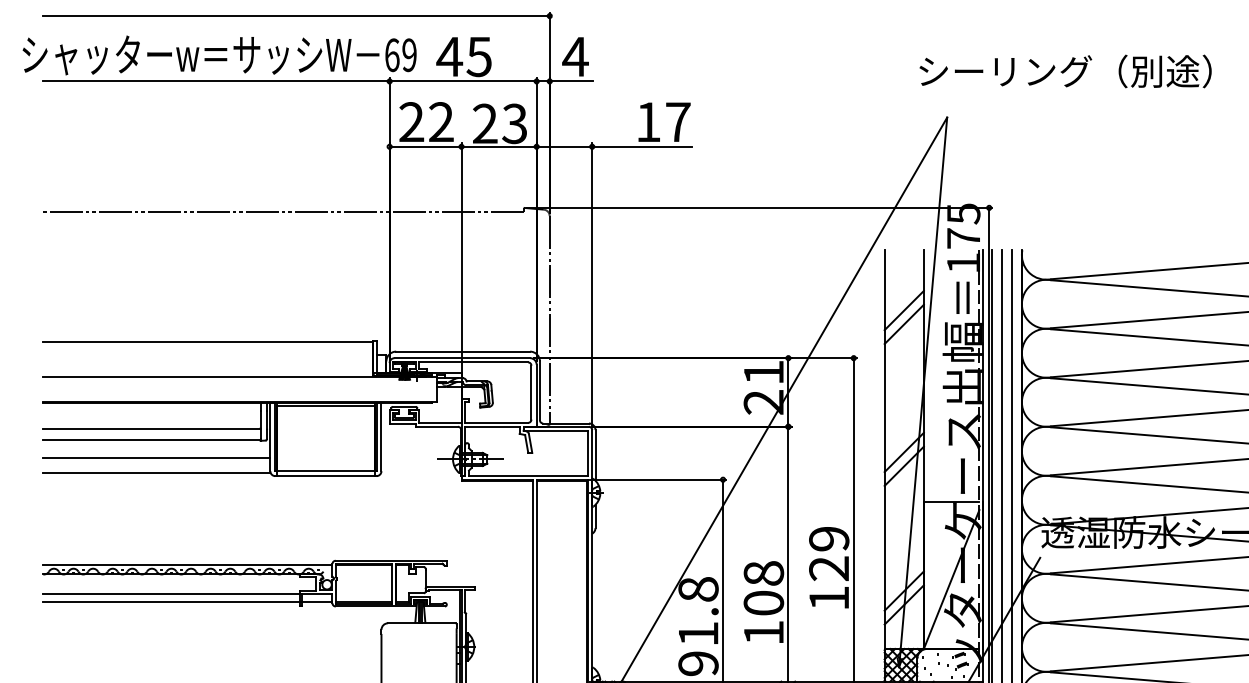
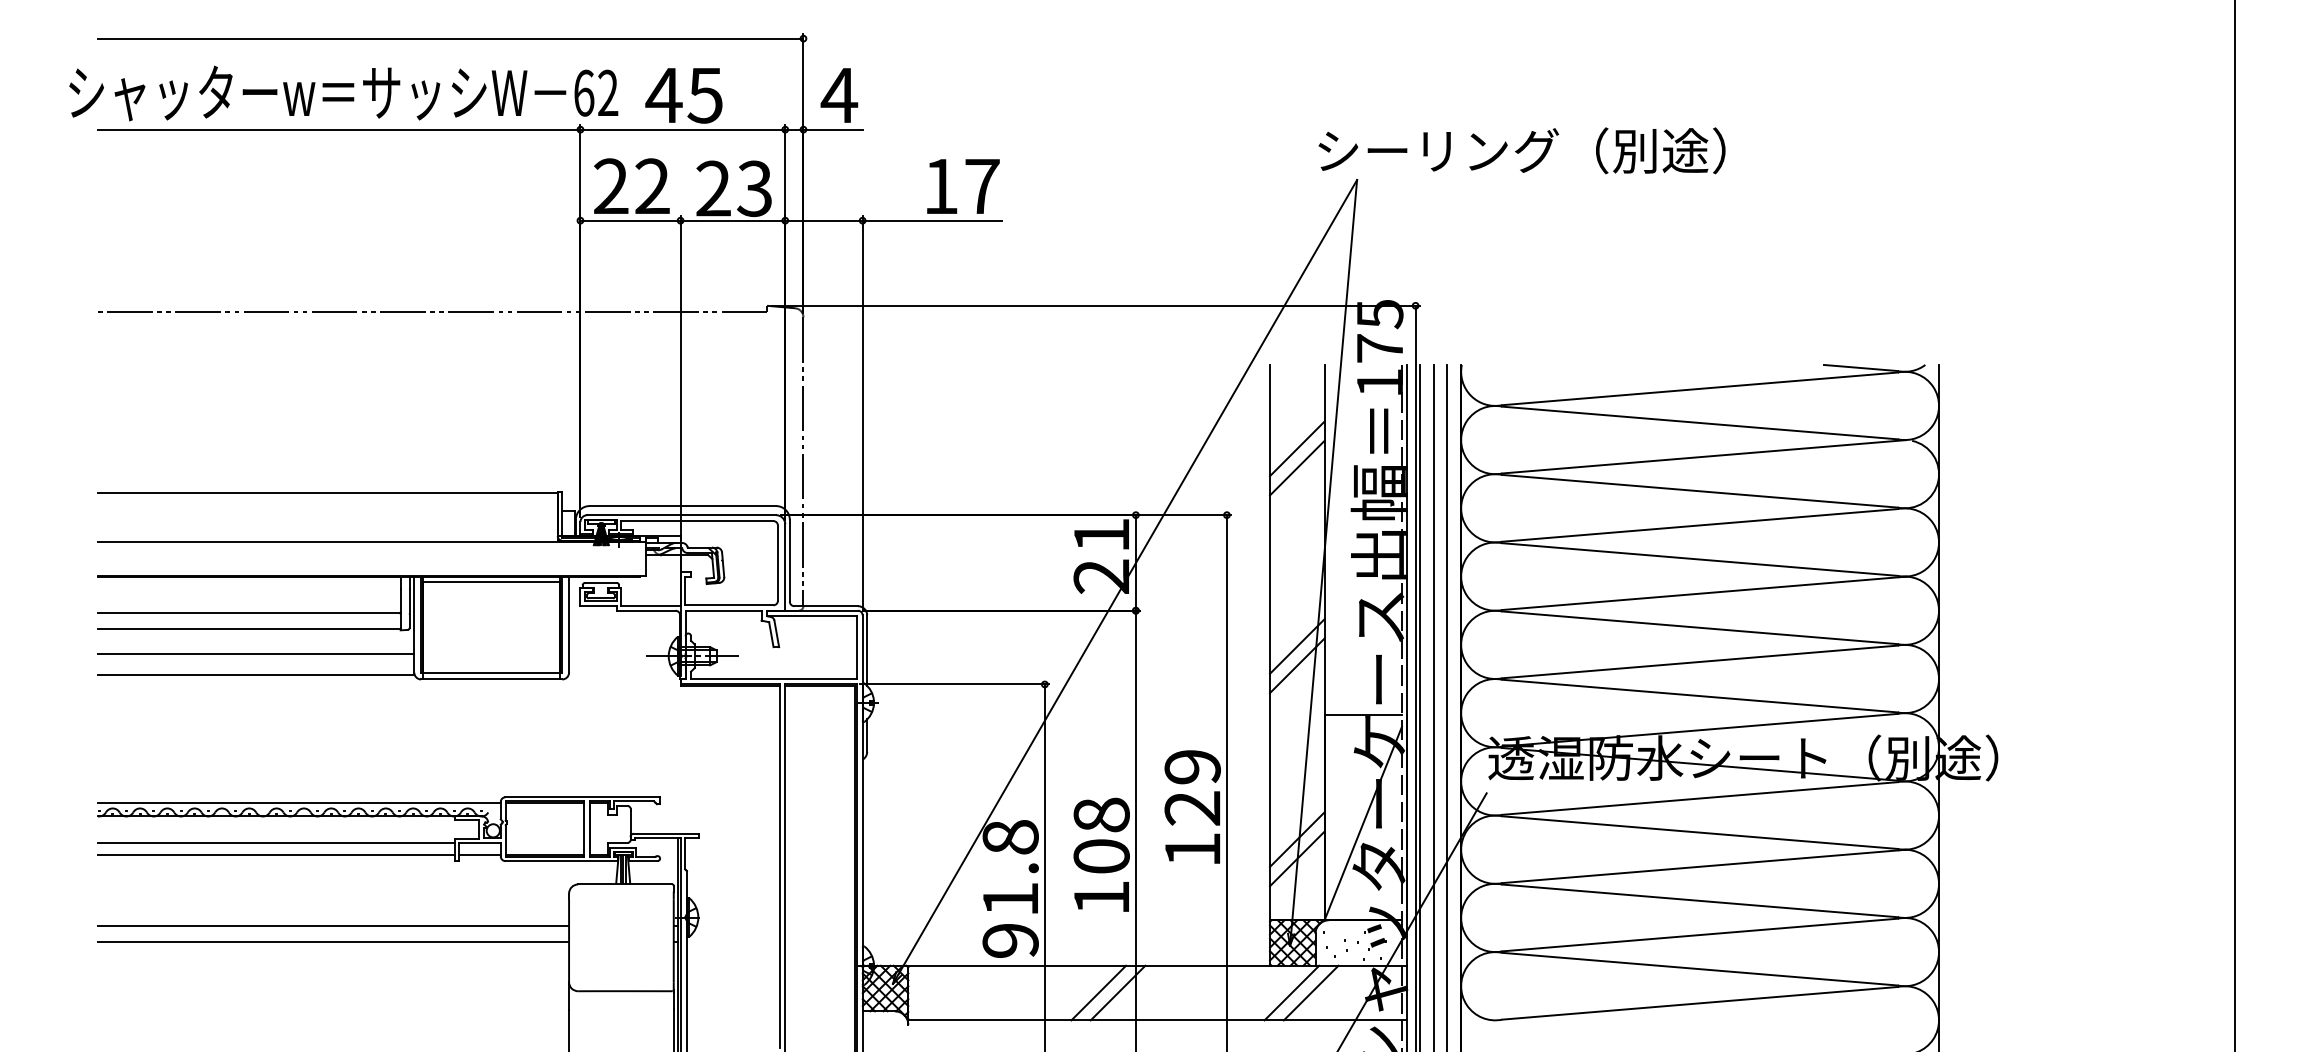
text: (409, 55) -> (608, 93), 69 -> 62
text: (1065, 71) -> (1521, 150), moved
line: (212, 653) -> (333, 926), added
line: (212, 664) -> (333, 941), added

